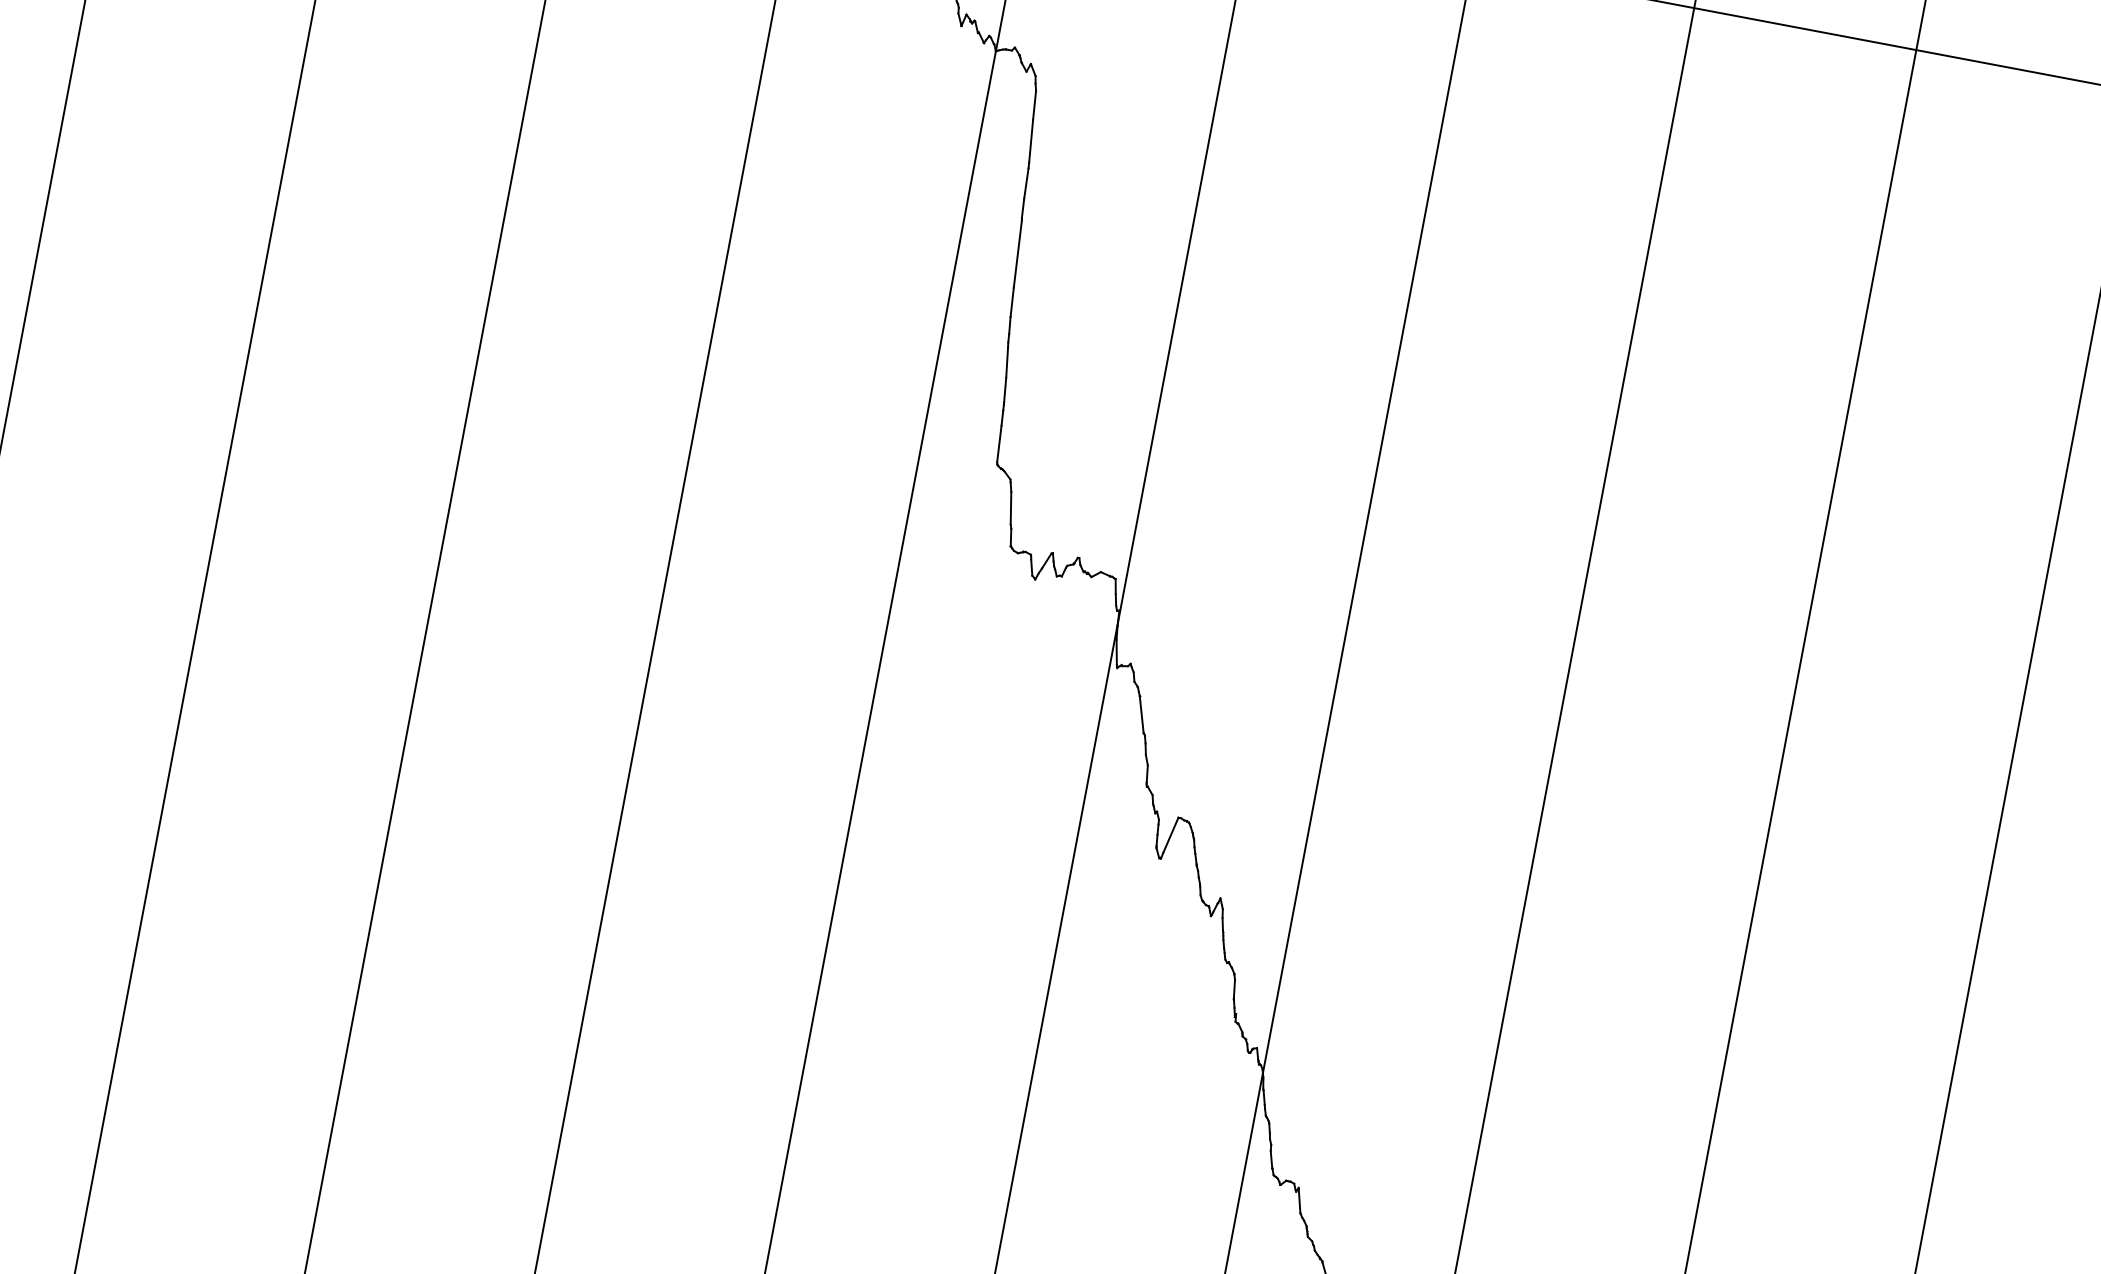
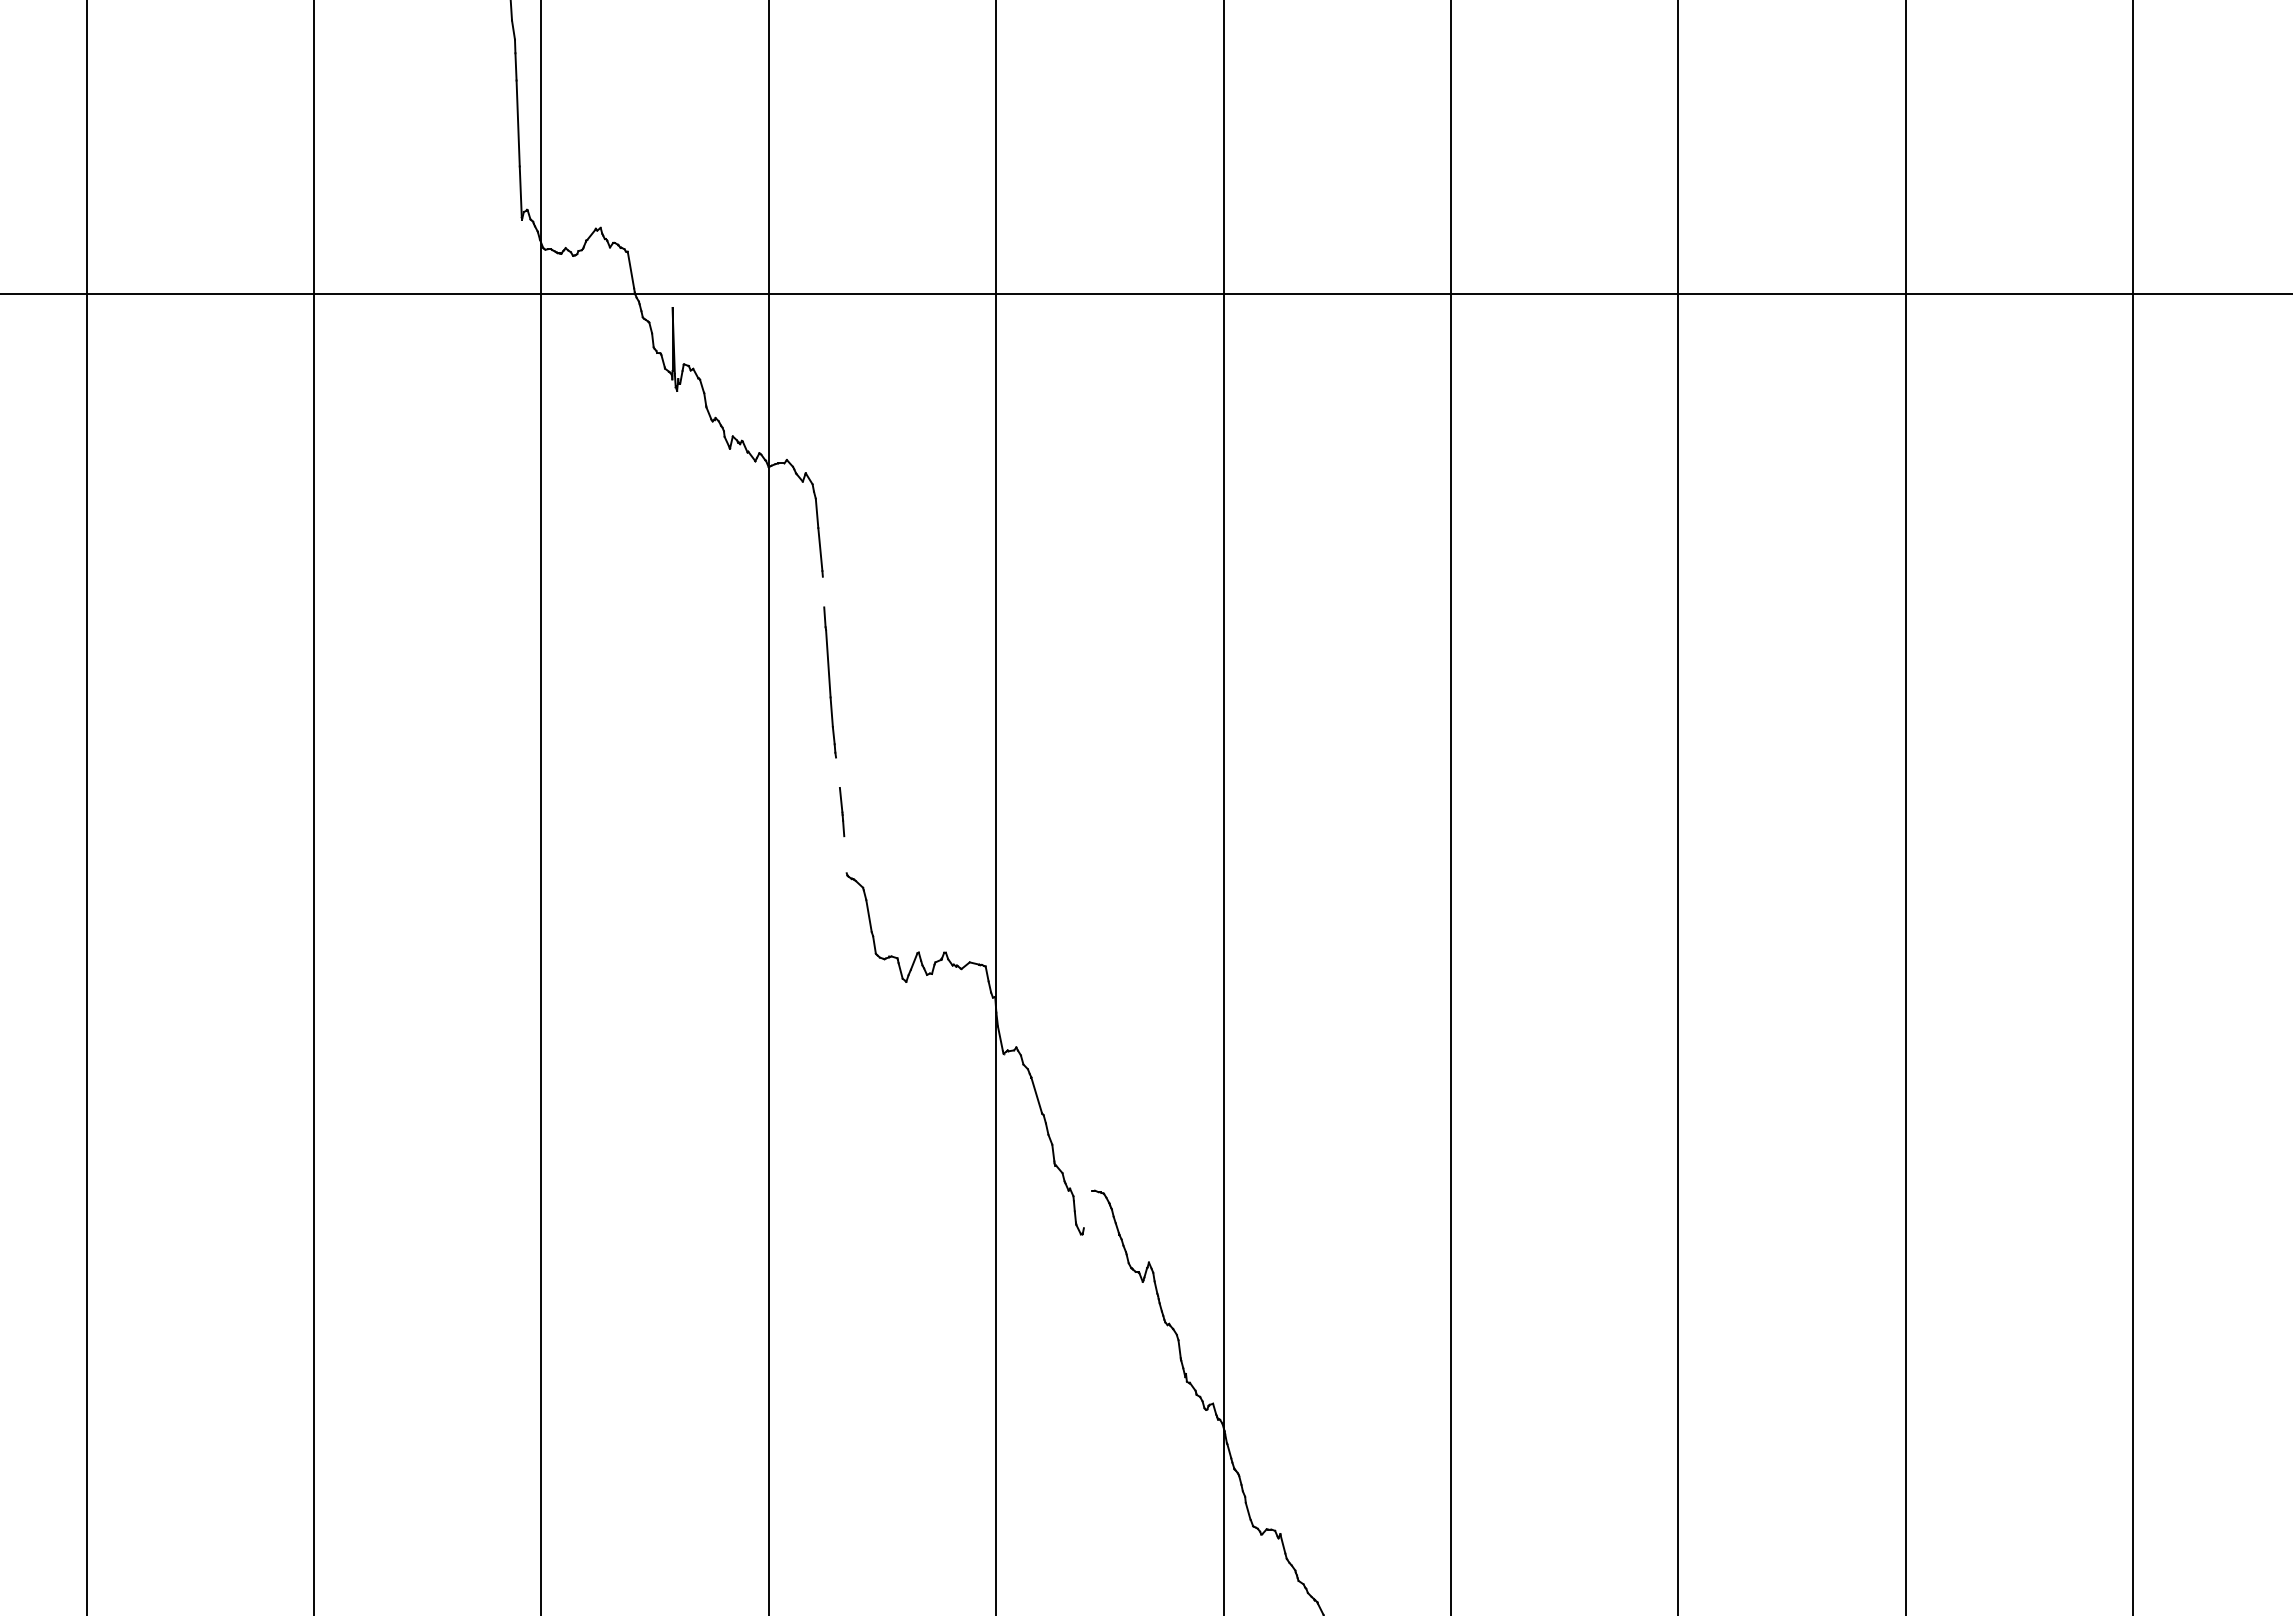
line: (1026, 182) -> (823, 591), removed
line: (1006, 362) -> (837, 772), removed
line: (999, 443) -> (845, 854), removed
line: (1170, 835) -> (1087, 1209), removed

